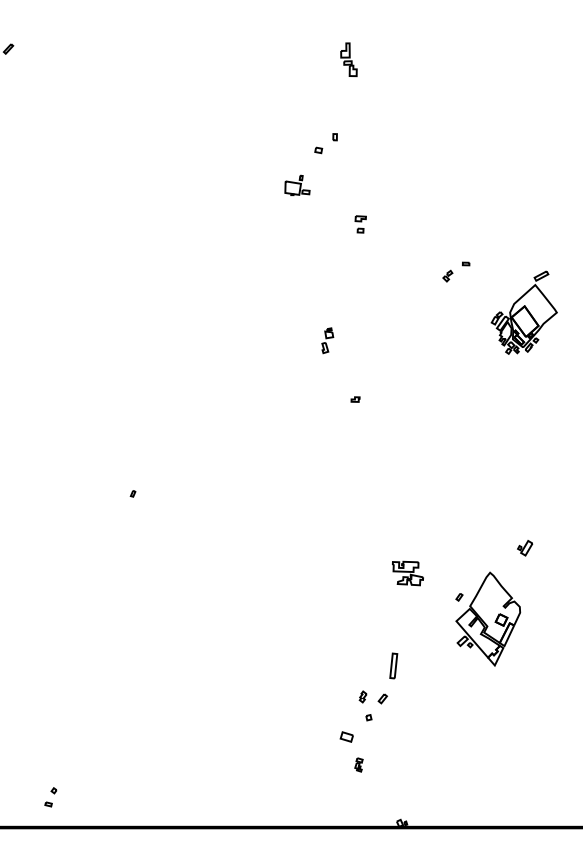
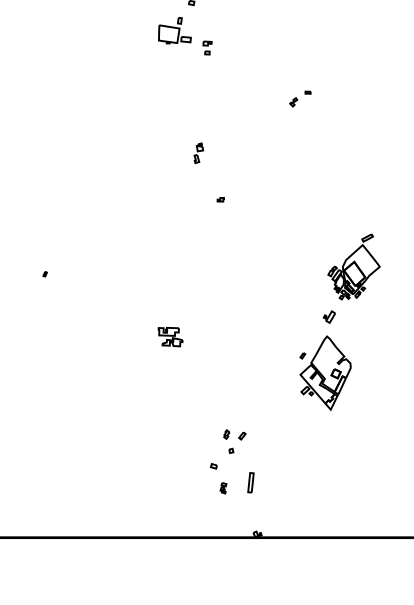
part: (297, 185) -> (174, 30), size x1.67
part: (360, 224) -> (207, 48), moved
part: (523, 312) -> (353, 266), moved
part: (525, 548) -> (329, 317), moved
part: (407, 573) -> (170, 337), moved
part: (393, 665) -> (250, 482), moved
part: (346, 737) -> (213, 466), size x0.62

